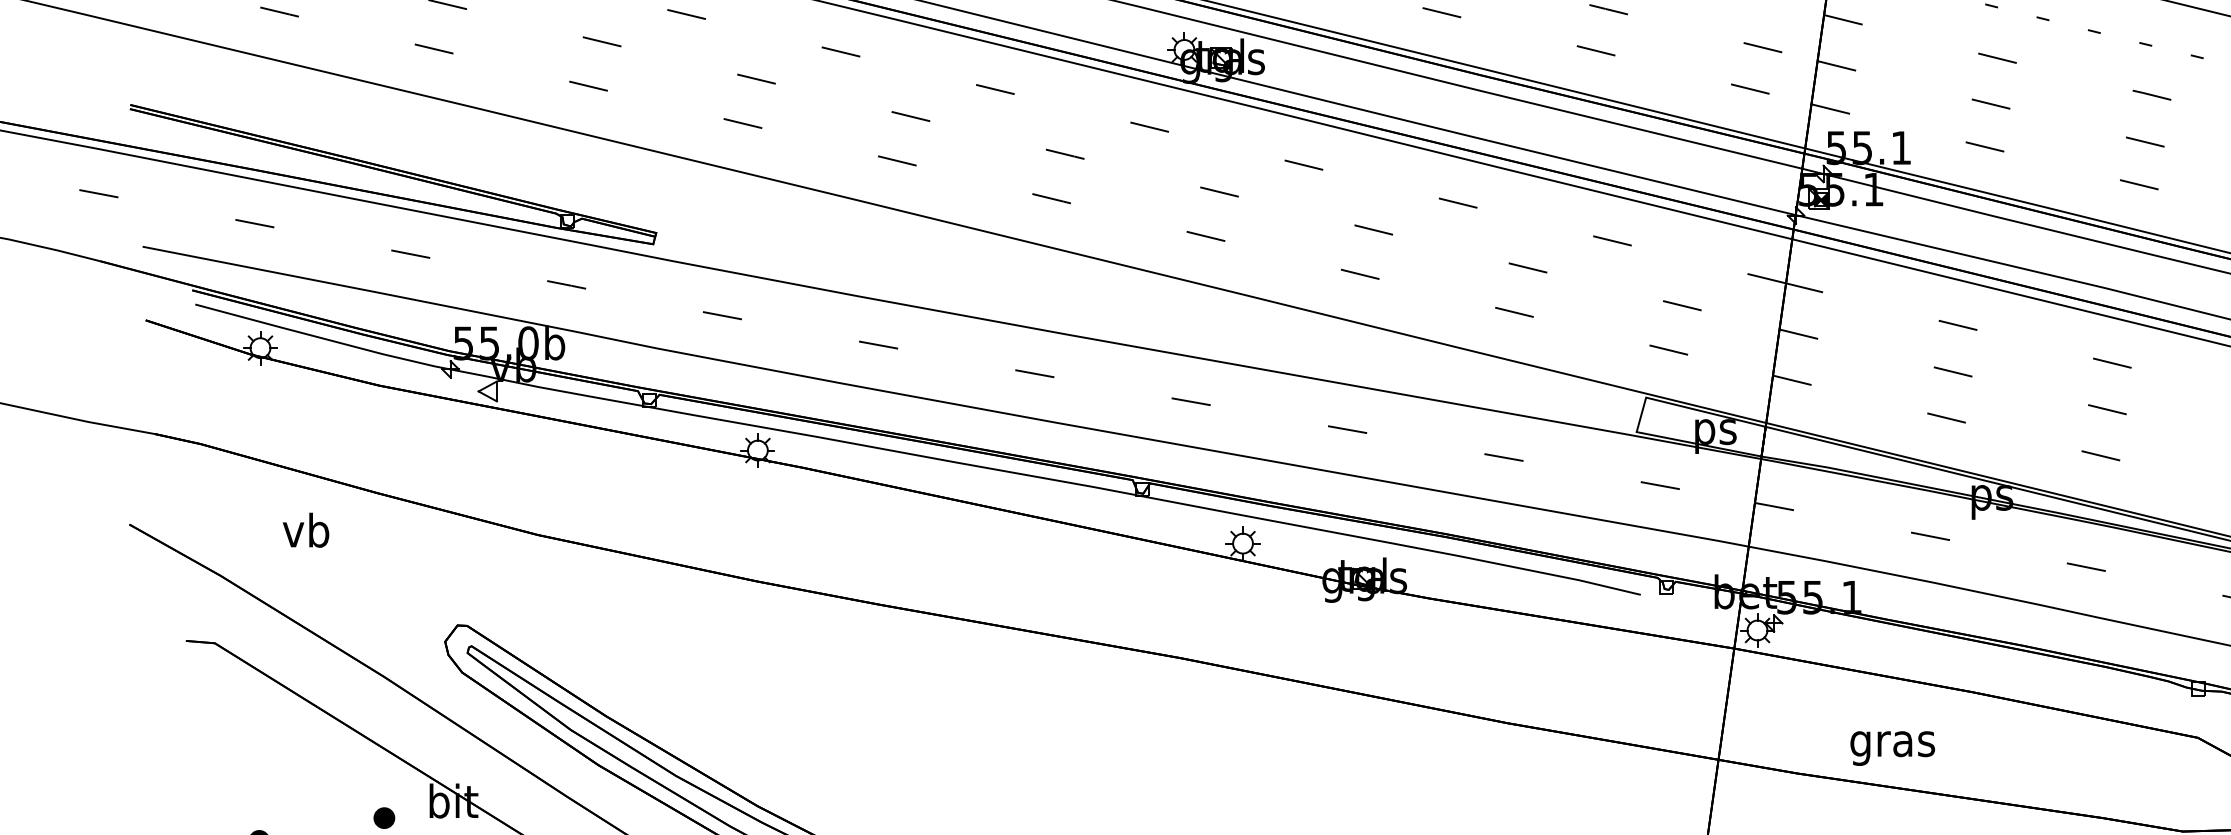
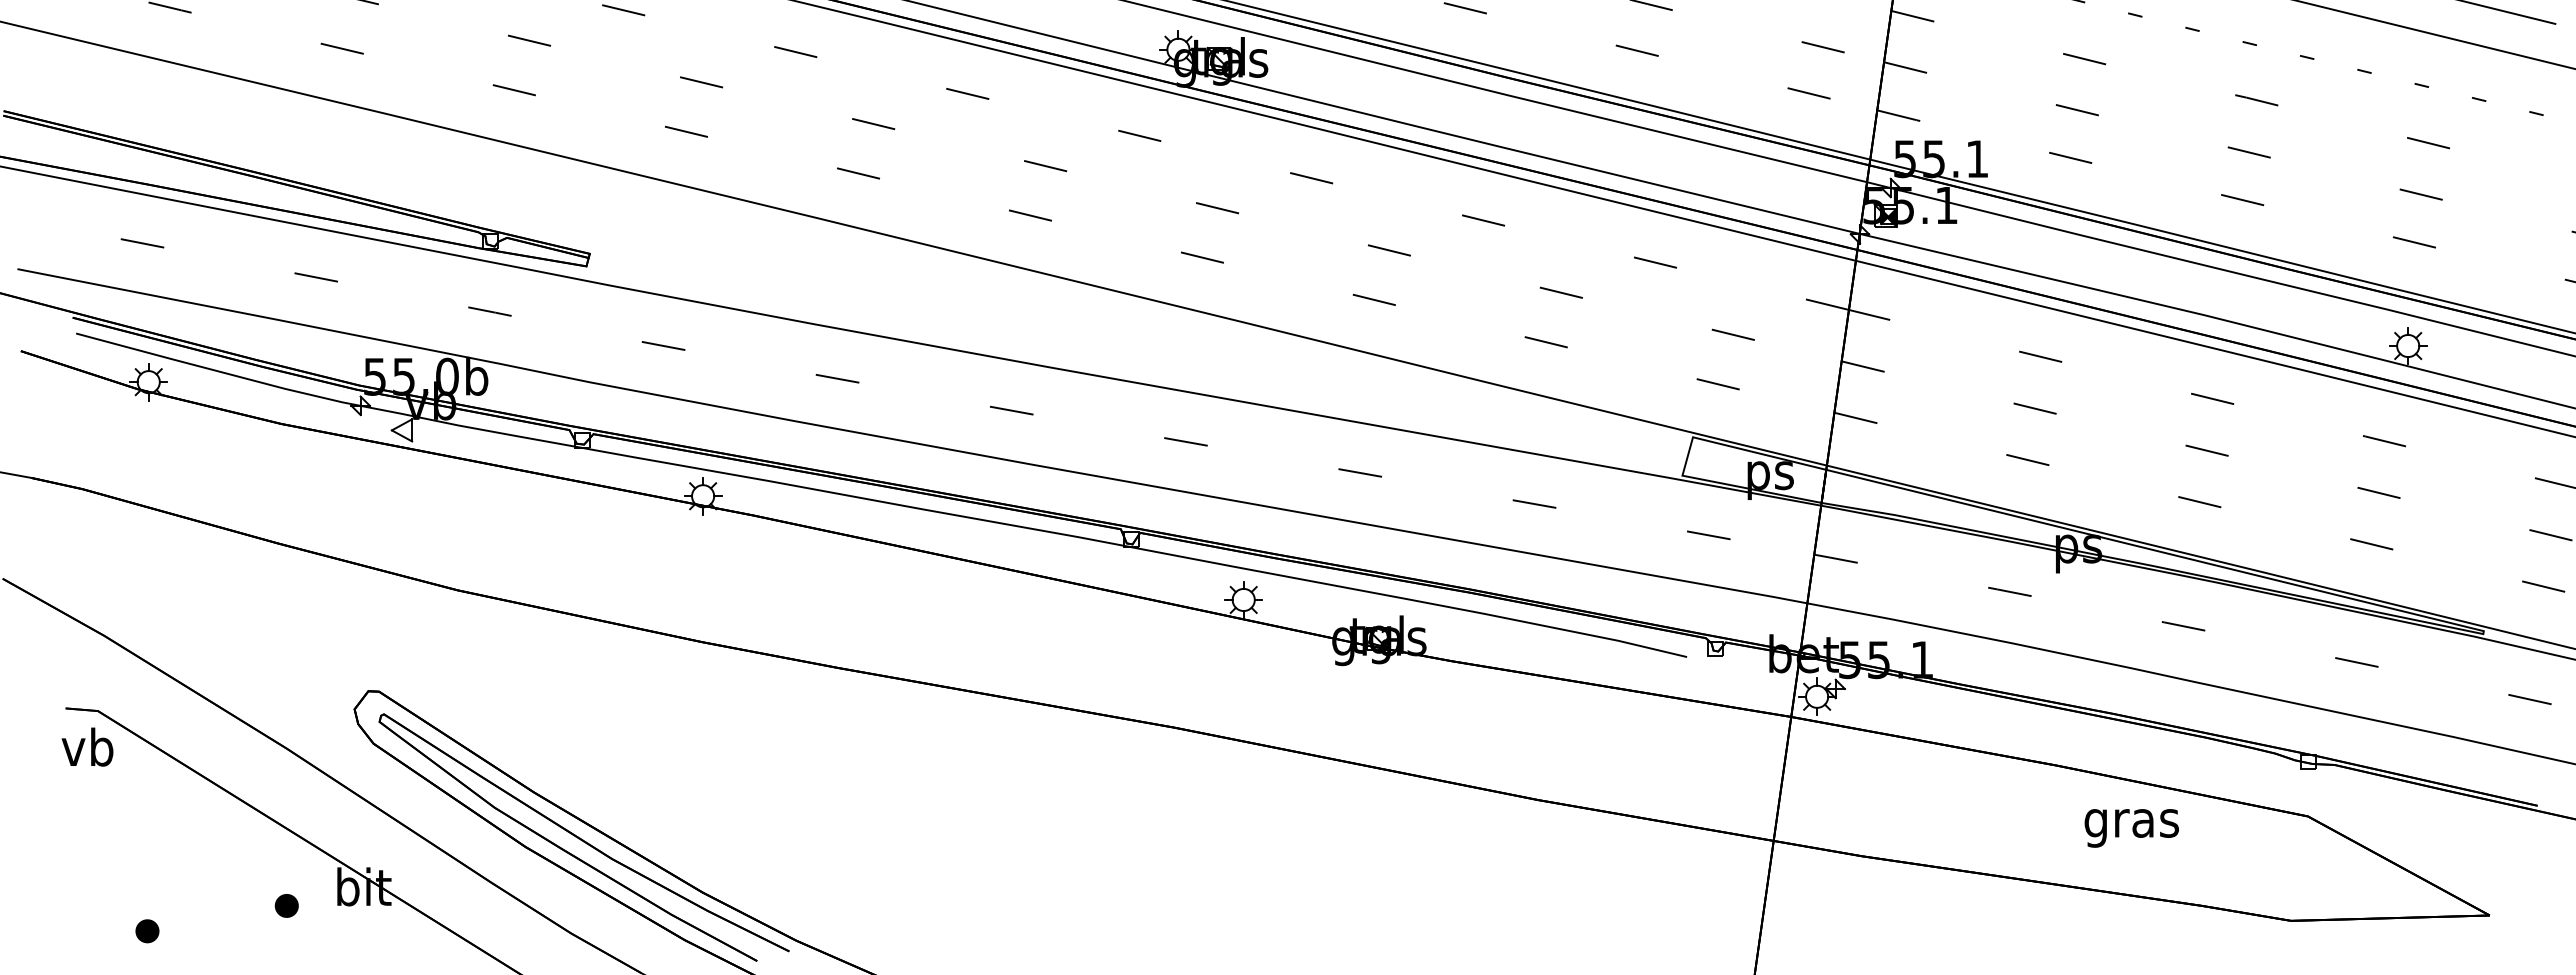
text: (306, 529) -> (87, 746), moved
text: (1892, 748) -> (2131, 828), moved

